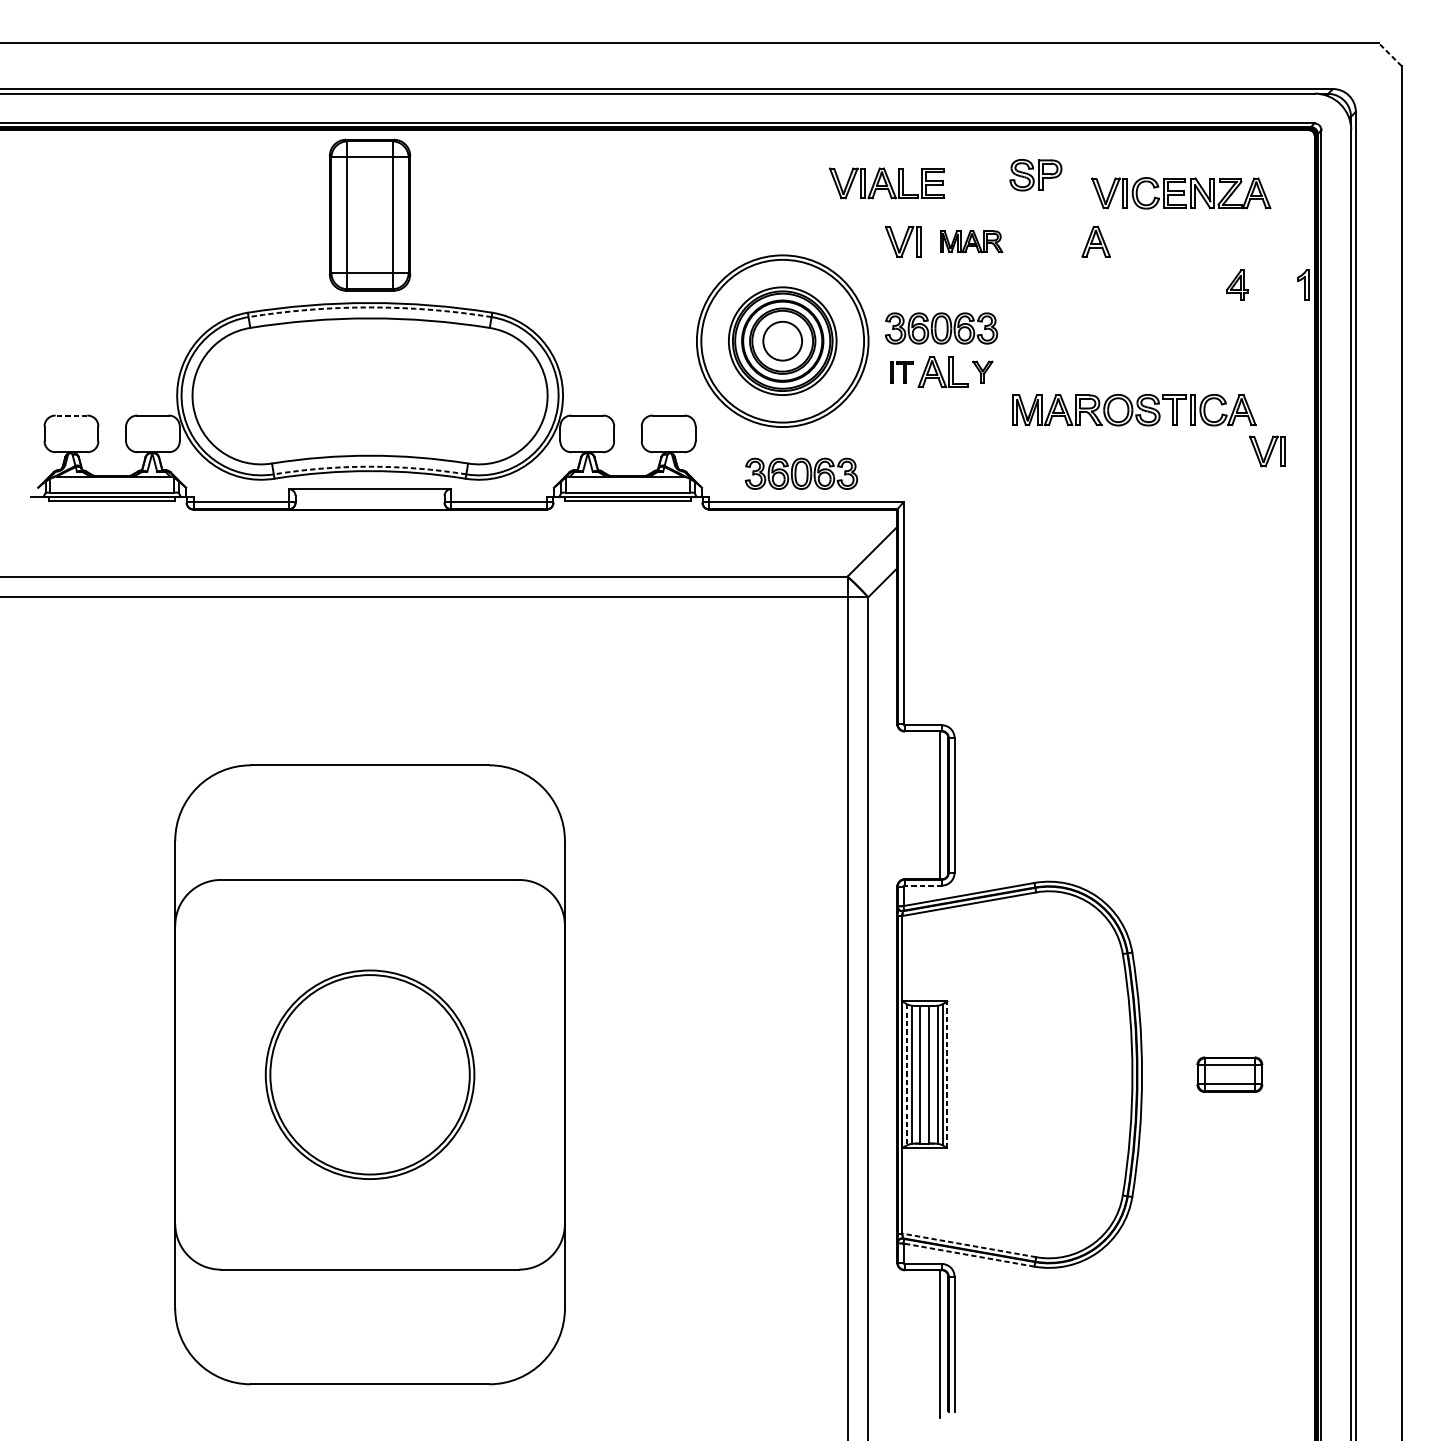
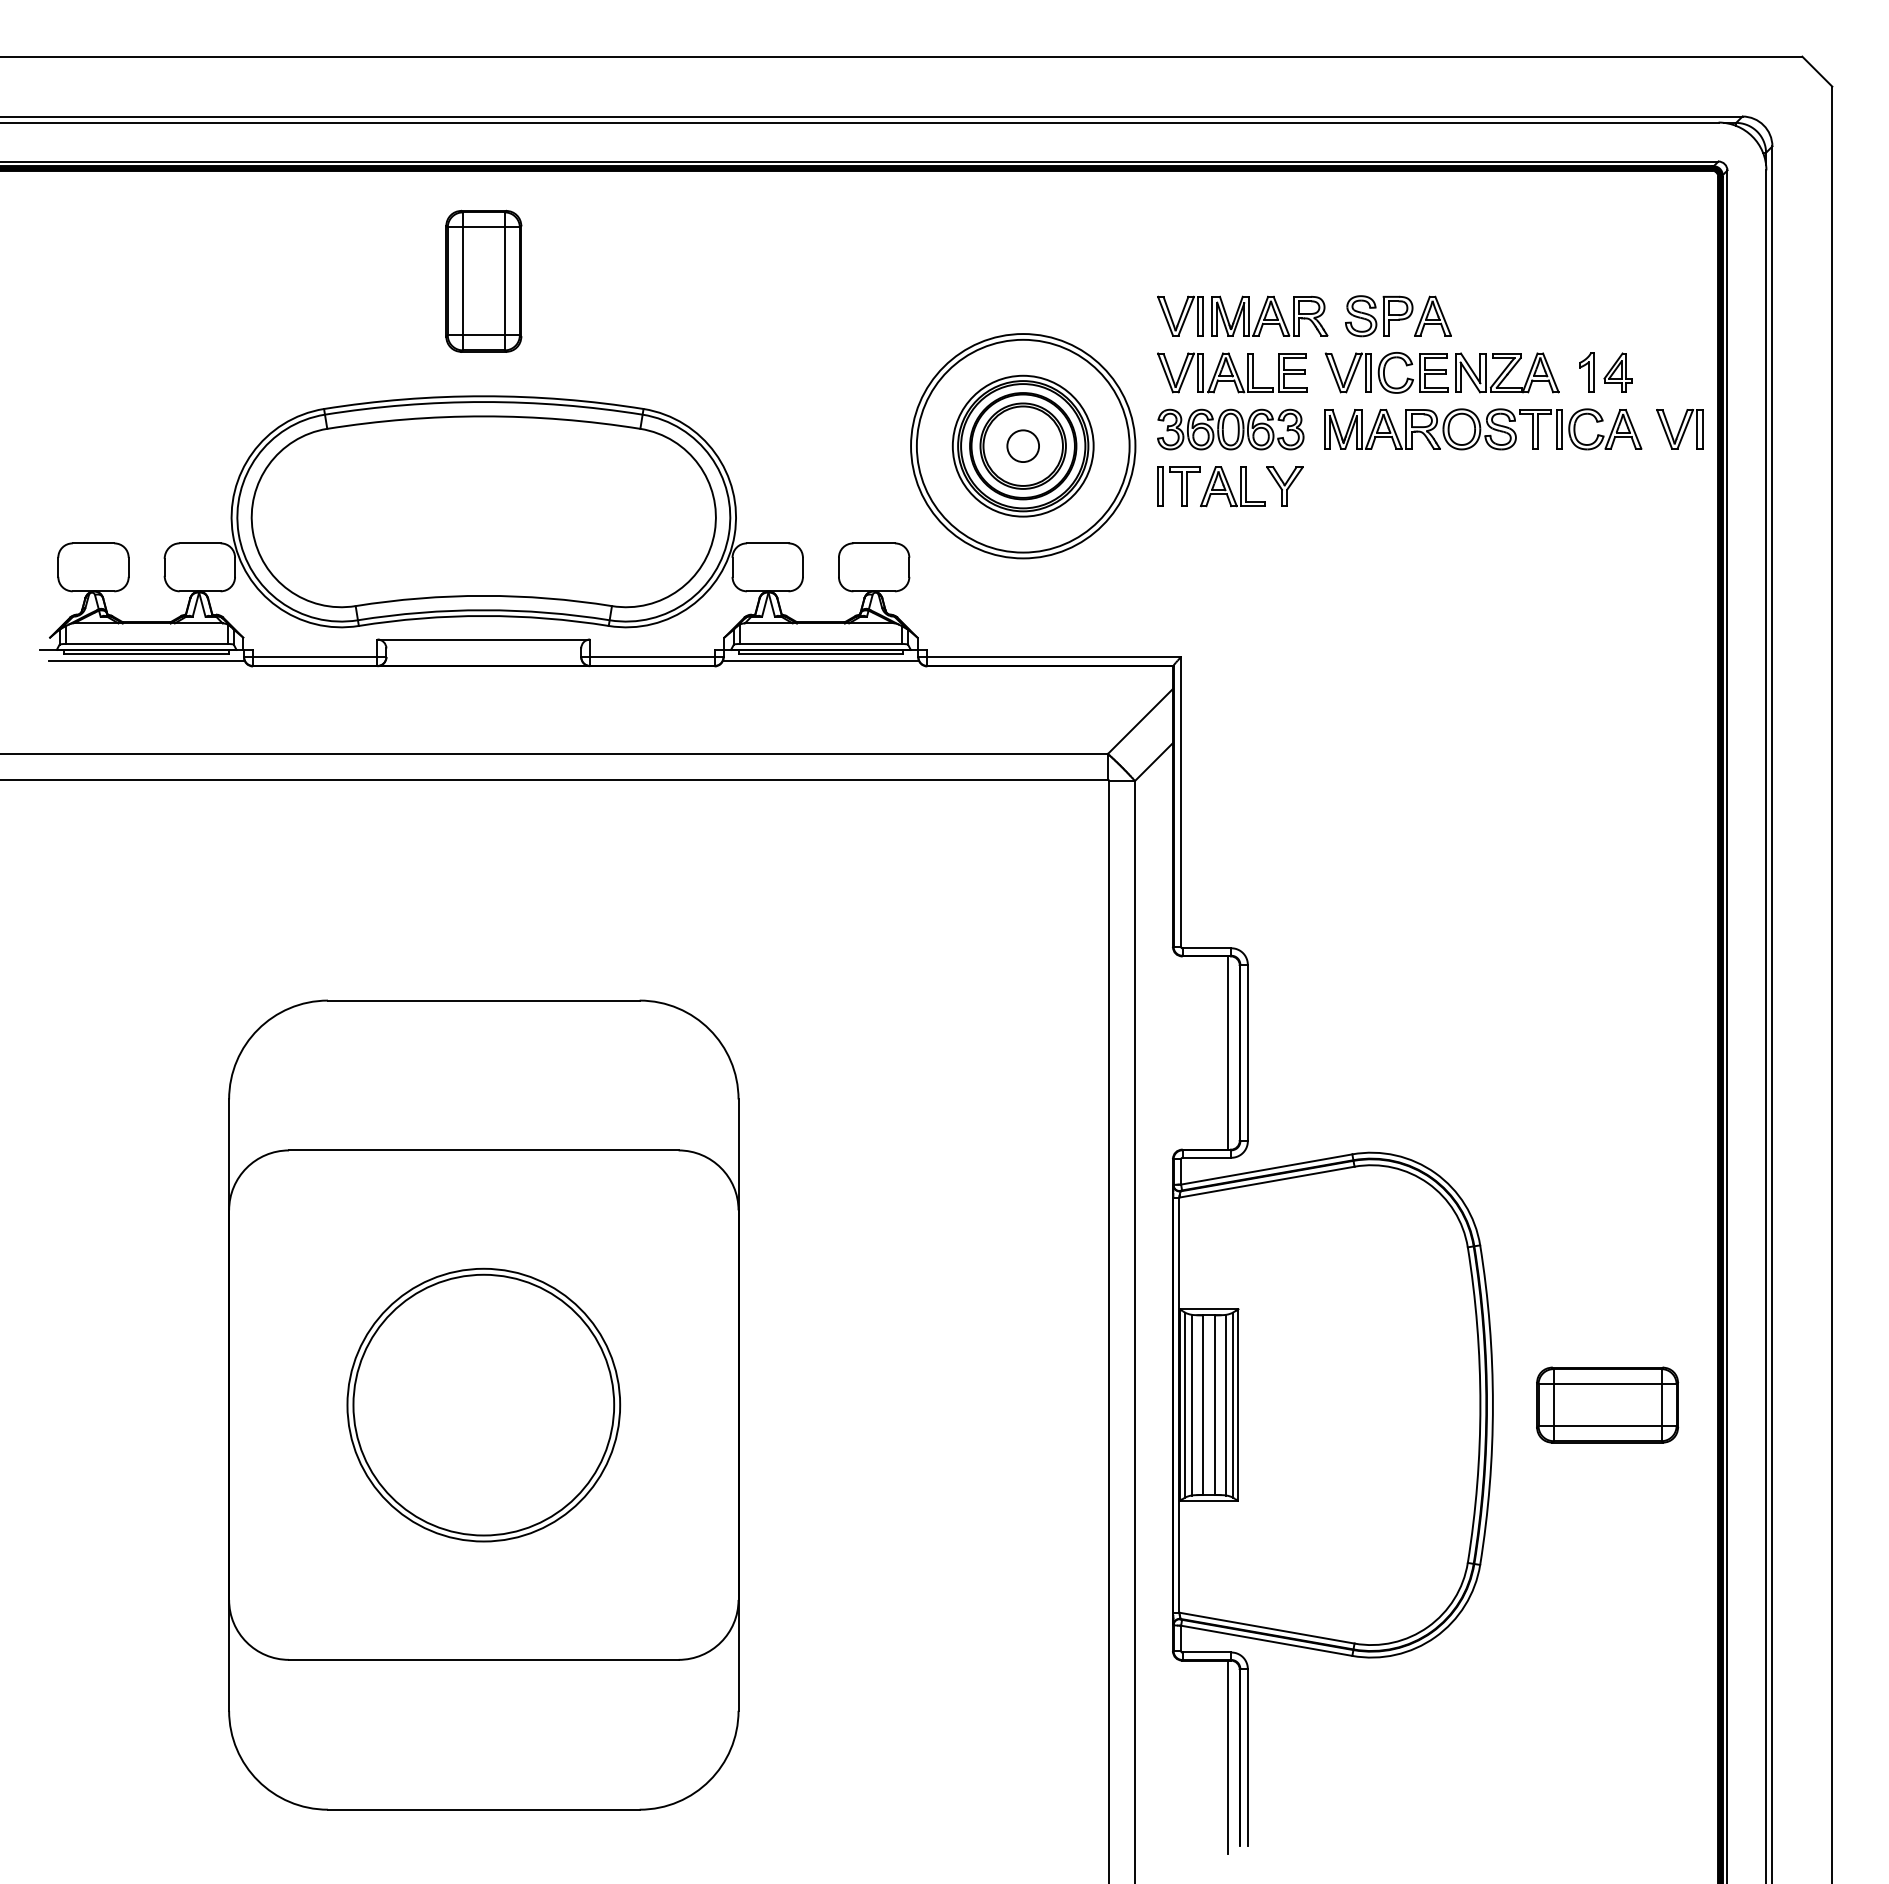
line: (1389, 54) -> (1816, 71), dashed -> solid
part: (1036, 175) -> (1379, 316), moved
part: (886, 183) -> (1232, 372), moved
part: (1180, 193) -> (1441, 372), moved
part: (369, 214) -> (483, 280), size x0.71
part: (971, 241) -> (1269, 315), size x1.43
part: (1303, 284) -> (1586, 372), moved
arc: (369, 307) -> (483, 402), dashed -> solid
circle: (782, 341) -> (1023, 446), size x0.62
part: (901, 372) -> (1178, 486), size x1.43
part: (982, 372) -> (1284, 486), size x1.43
part: (1134, 410) -> (1483, 429), moved
line: (71, 415) -> (93, 543), dashed -> solid
part: (1267, 451) -> (1679, 429), moved
arc: (369, 466) -> (483, 610), dashed -> solid
part: (801, 473) -> (1047, 619), removed
line: (112, 505) -> (146, 660), added
line: (627, 505) -> (820, 660), added
line: (922, 885) -> (1206, 1157), dashed -> solid
part: (1229, 1074) -> (1607, 1404), size x1.67
line: (906, 1075) -> (1185, 1405), dashed -> solid
line: (947, 1075) -> (1238, 1405), dashed -> solid
line: (968, 1245) -> (1266, 1628), dashed -> solid
line: (968, 1254) -> (1266, 1640), dashed -> solid

